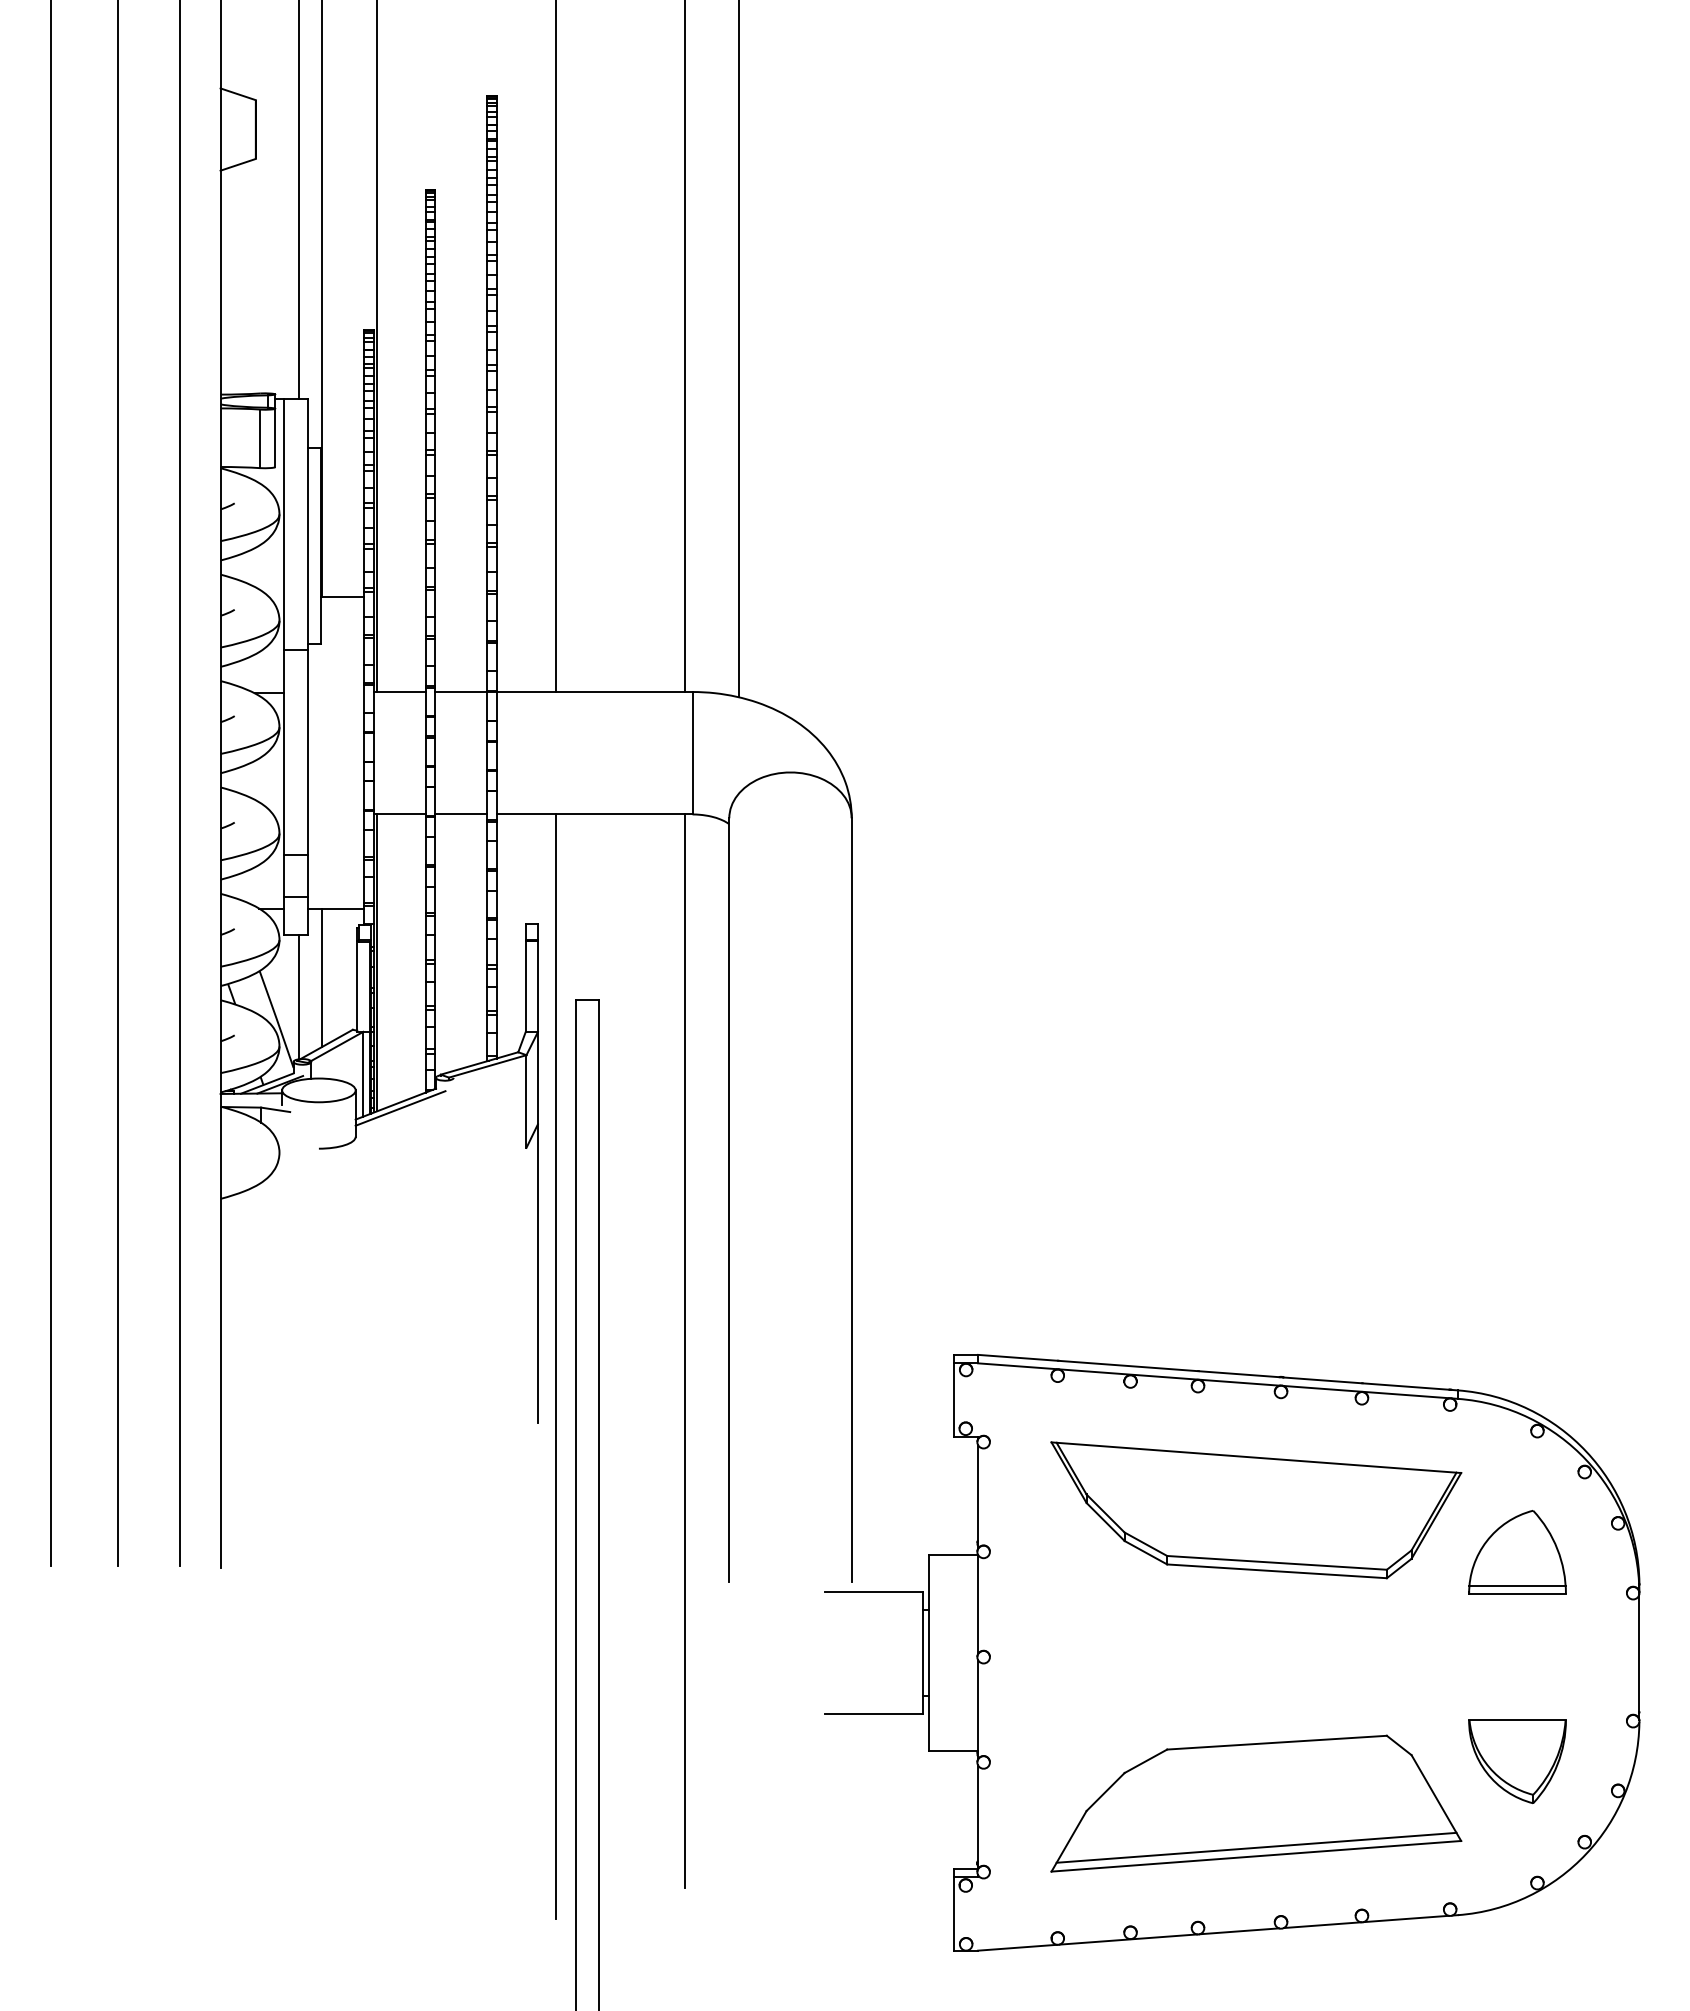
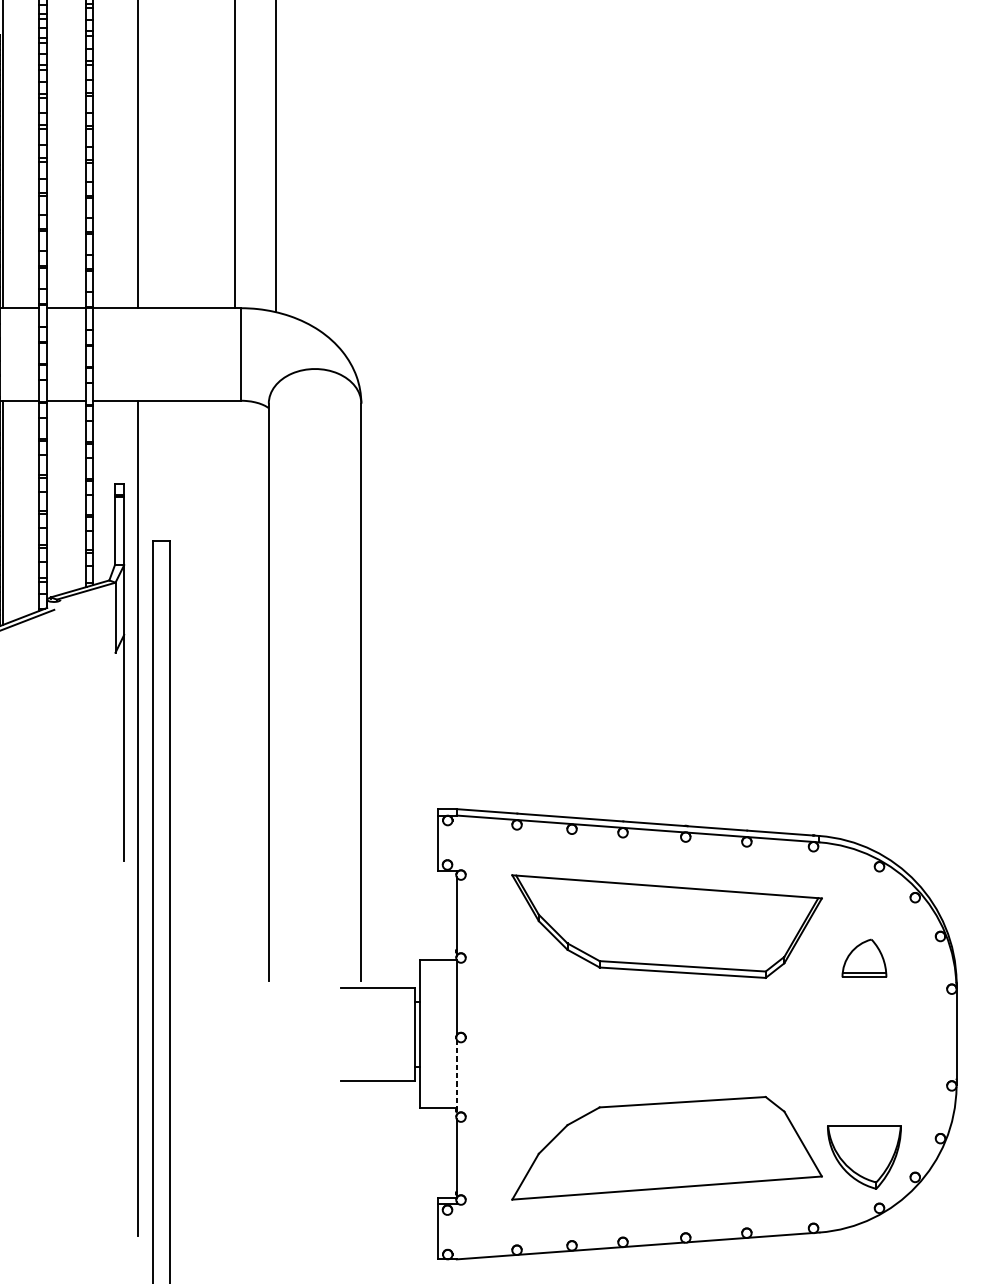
line: (684, 1351) -> (234, 806), removed
part: (1517, 1552) -> (864, 958), size x0.6
line: (978, 1709) -> (457, 1077), solid -> dashed
part: (1517, 1761) -> (864, 1157), moved
line: (1256, 1847) -> (667, 1181), removed

